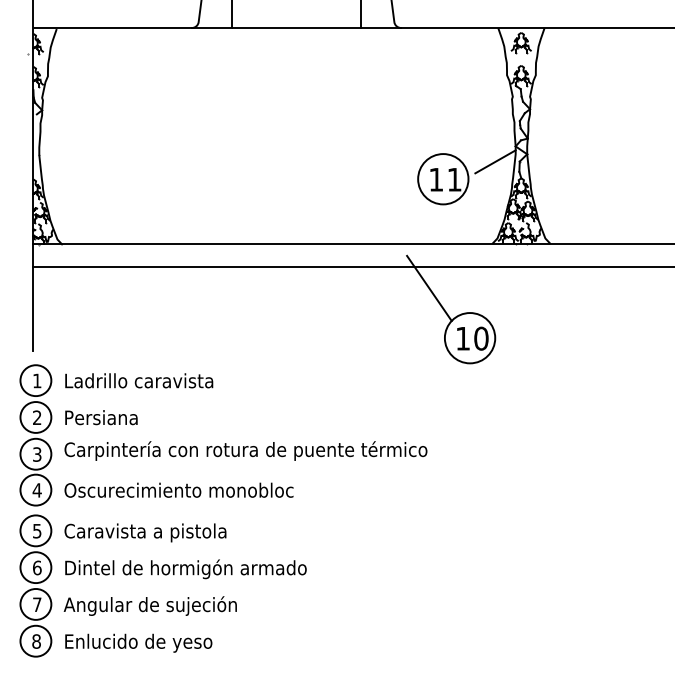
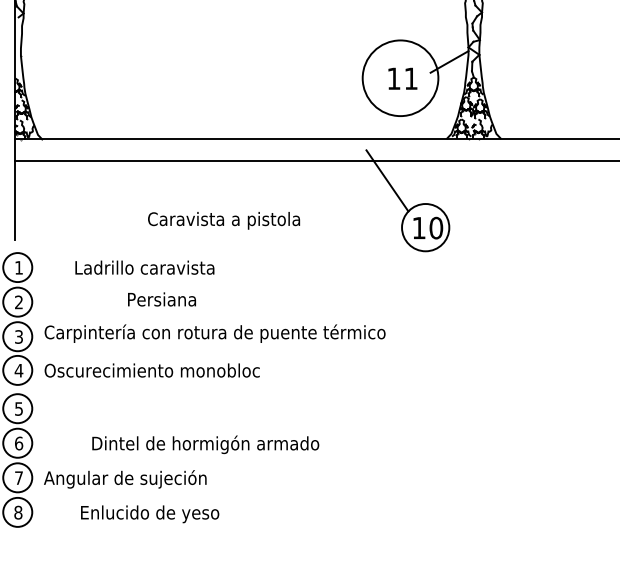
circle: (443, 179) -> (400, 78), size x1.6
text: (139, 380) -> (145, 267), moved
text: (101, 417) -> (162, 299), moved
text: (145, 532) -> (224, 220), moved
text: (185, 569) -> (205, 444), moved
text: (138, 642) -> (149, 513), moved

